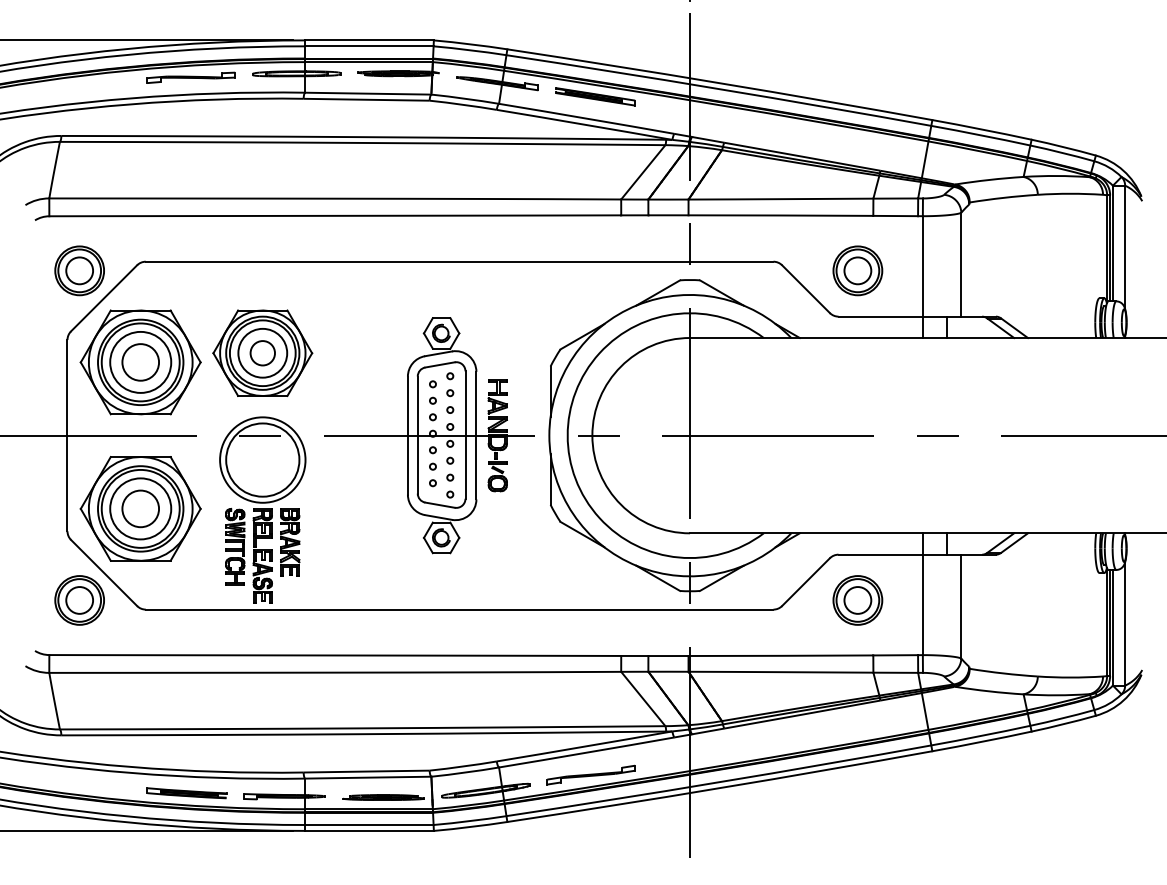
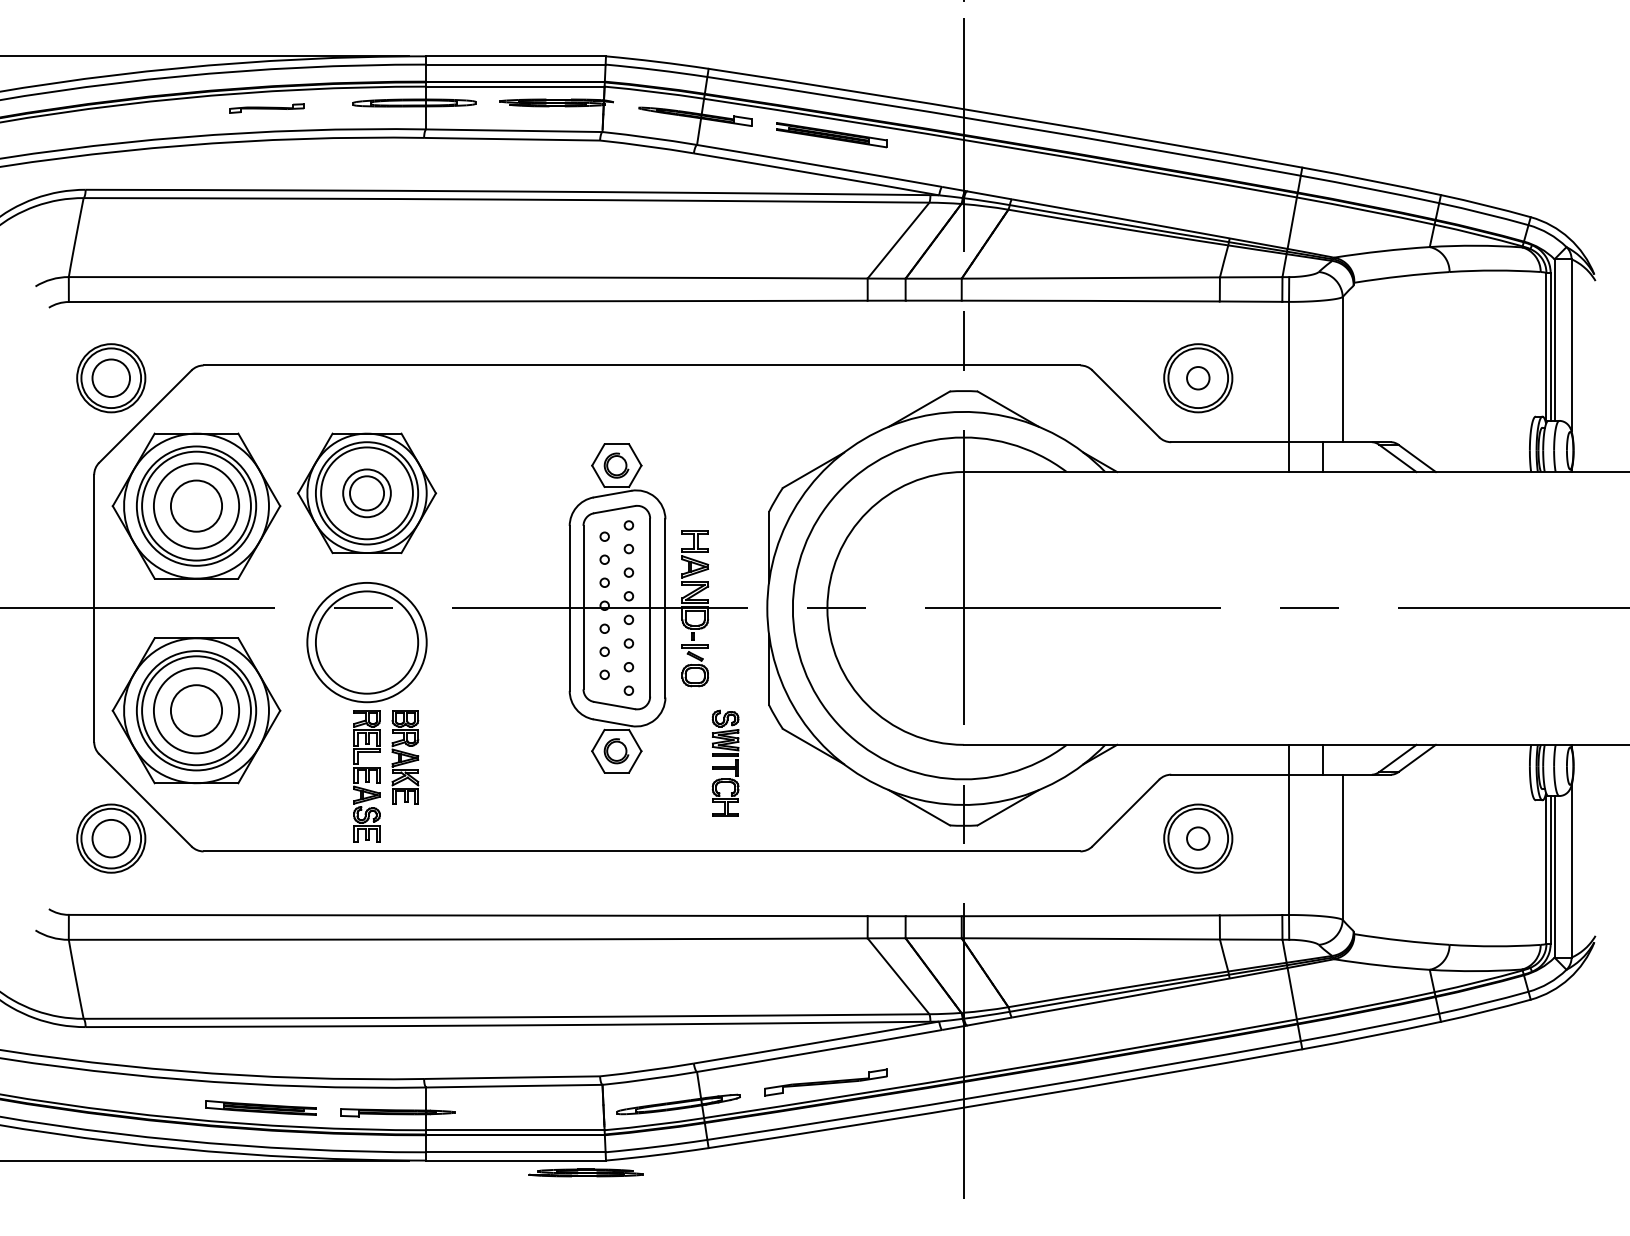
part: (191, 77) -> (267, 108), size x0.6
circle: (858, 271) -> (1198, 378), size x0.6
circle: (262, 353) -> (366, 493), size x0.7
part: (235, 545) -> (725, 762), moved
circle: (858, 600) -> (1198, 838), size x0.6
part: (383, 797) -> (585, 1172), moved

